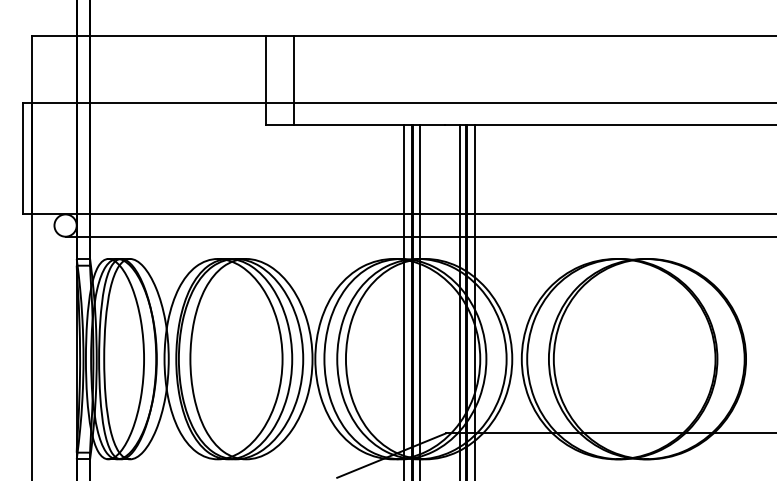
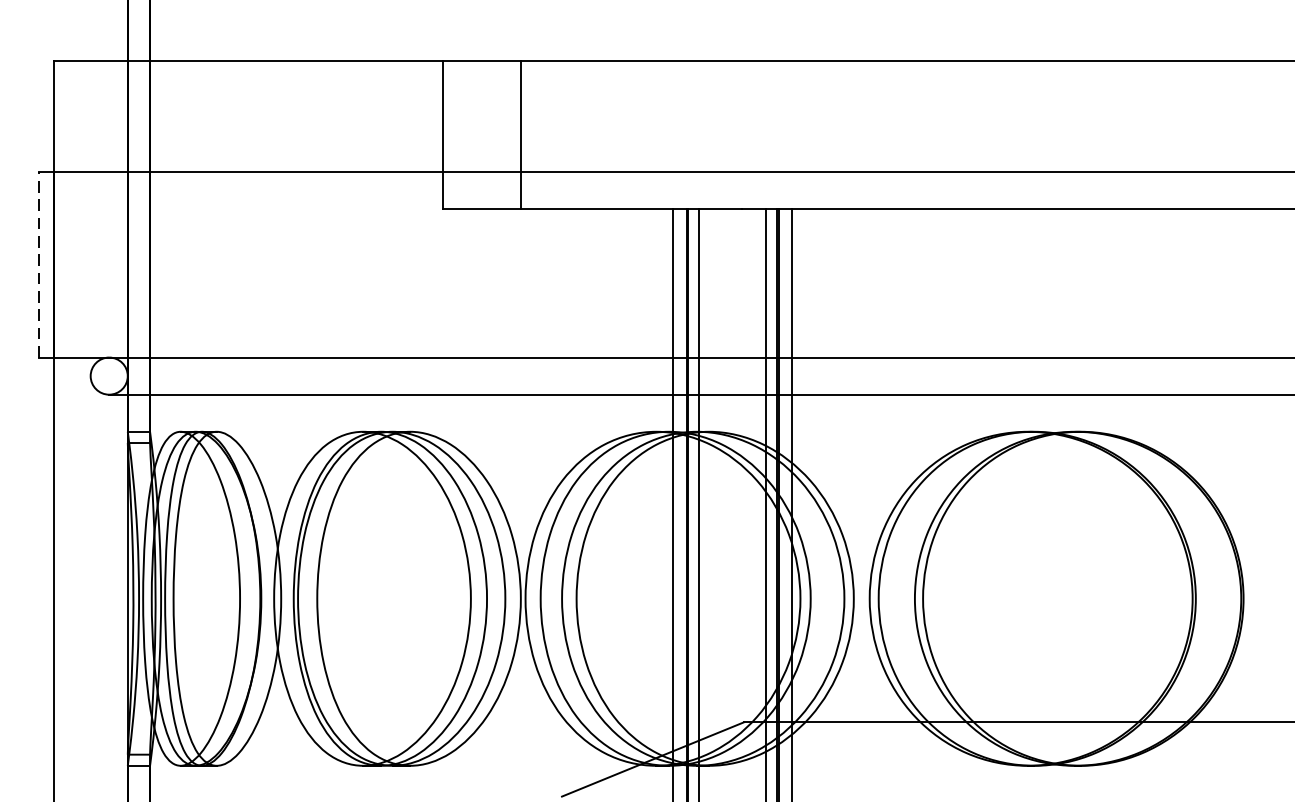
line: (293, 80) -> (520, 134), moved
line: (23, 158) -> (39, 264), solid -> dashed

